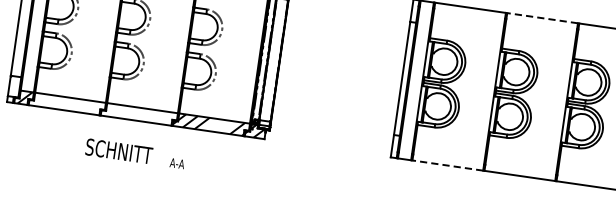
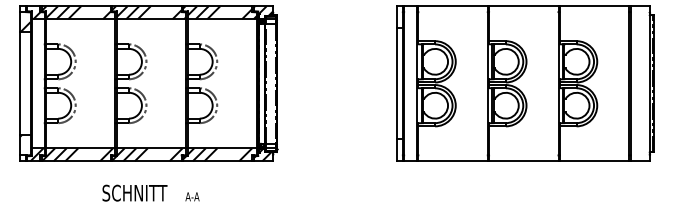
line: (542, 18) -> (523, 6), dashed -> solid
hatch: (66, 103) -> (77, 154), added
hatch: (137, 113) -> (147, 154), added
line: (448, 165) -> (453, 161), dashed -> solid

